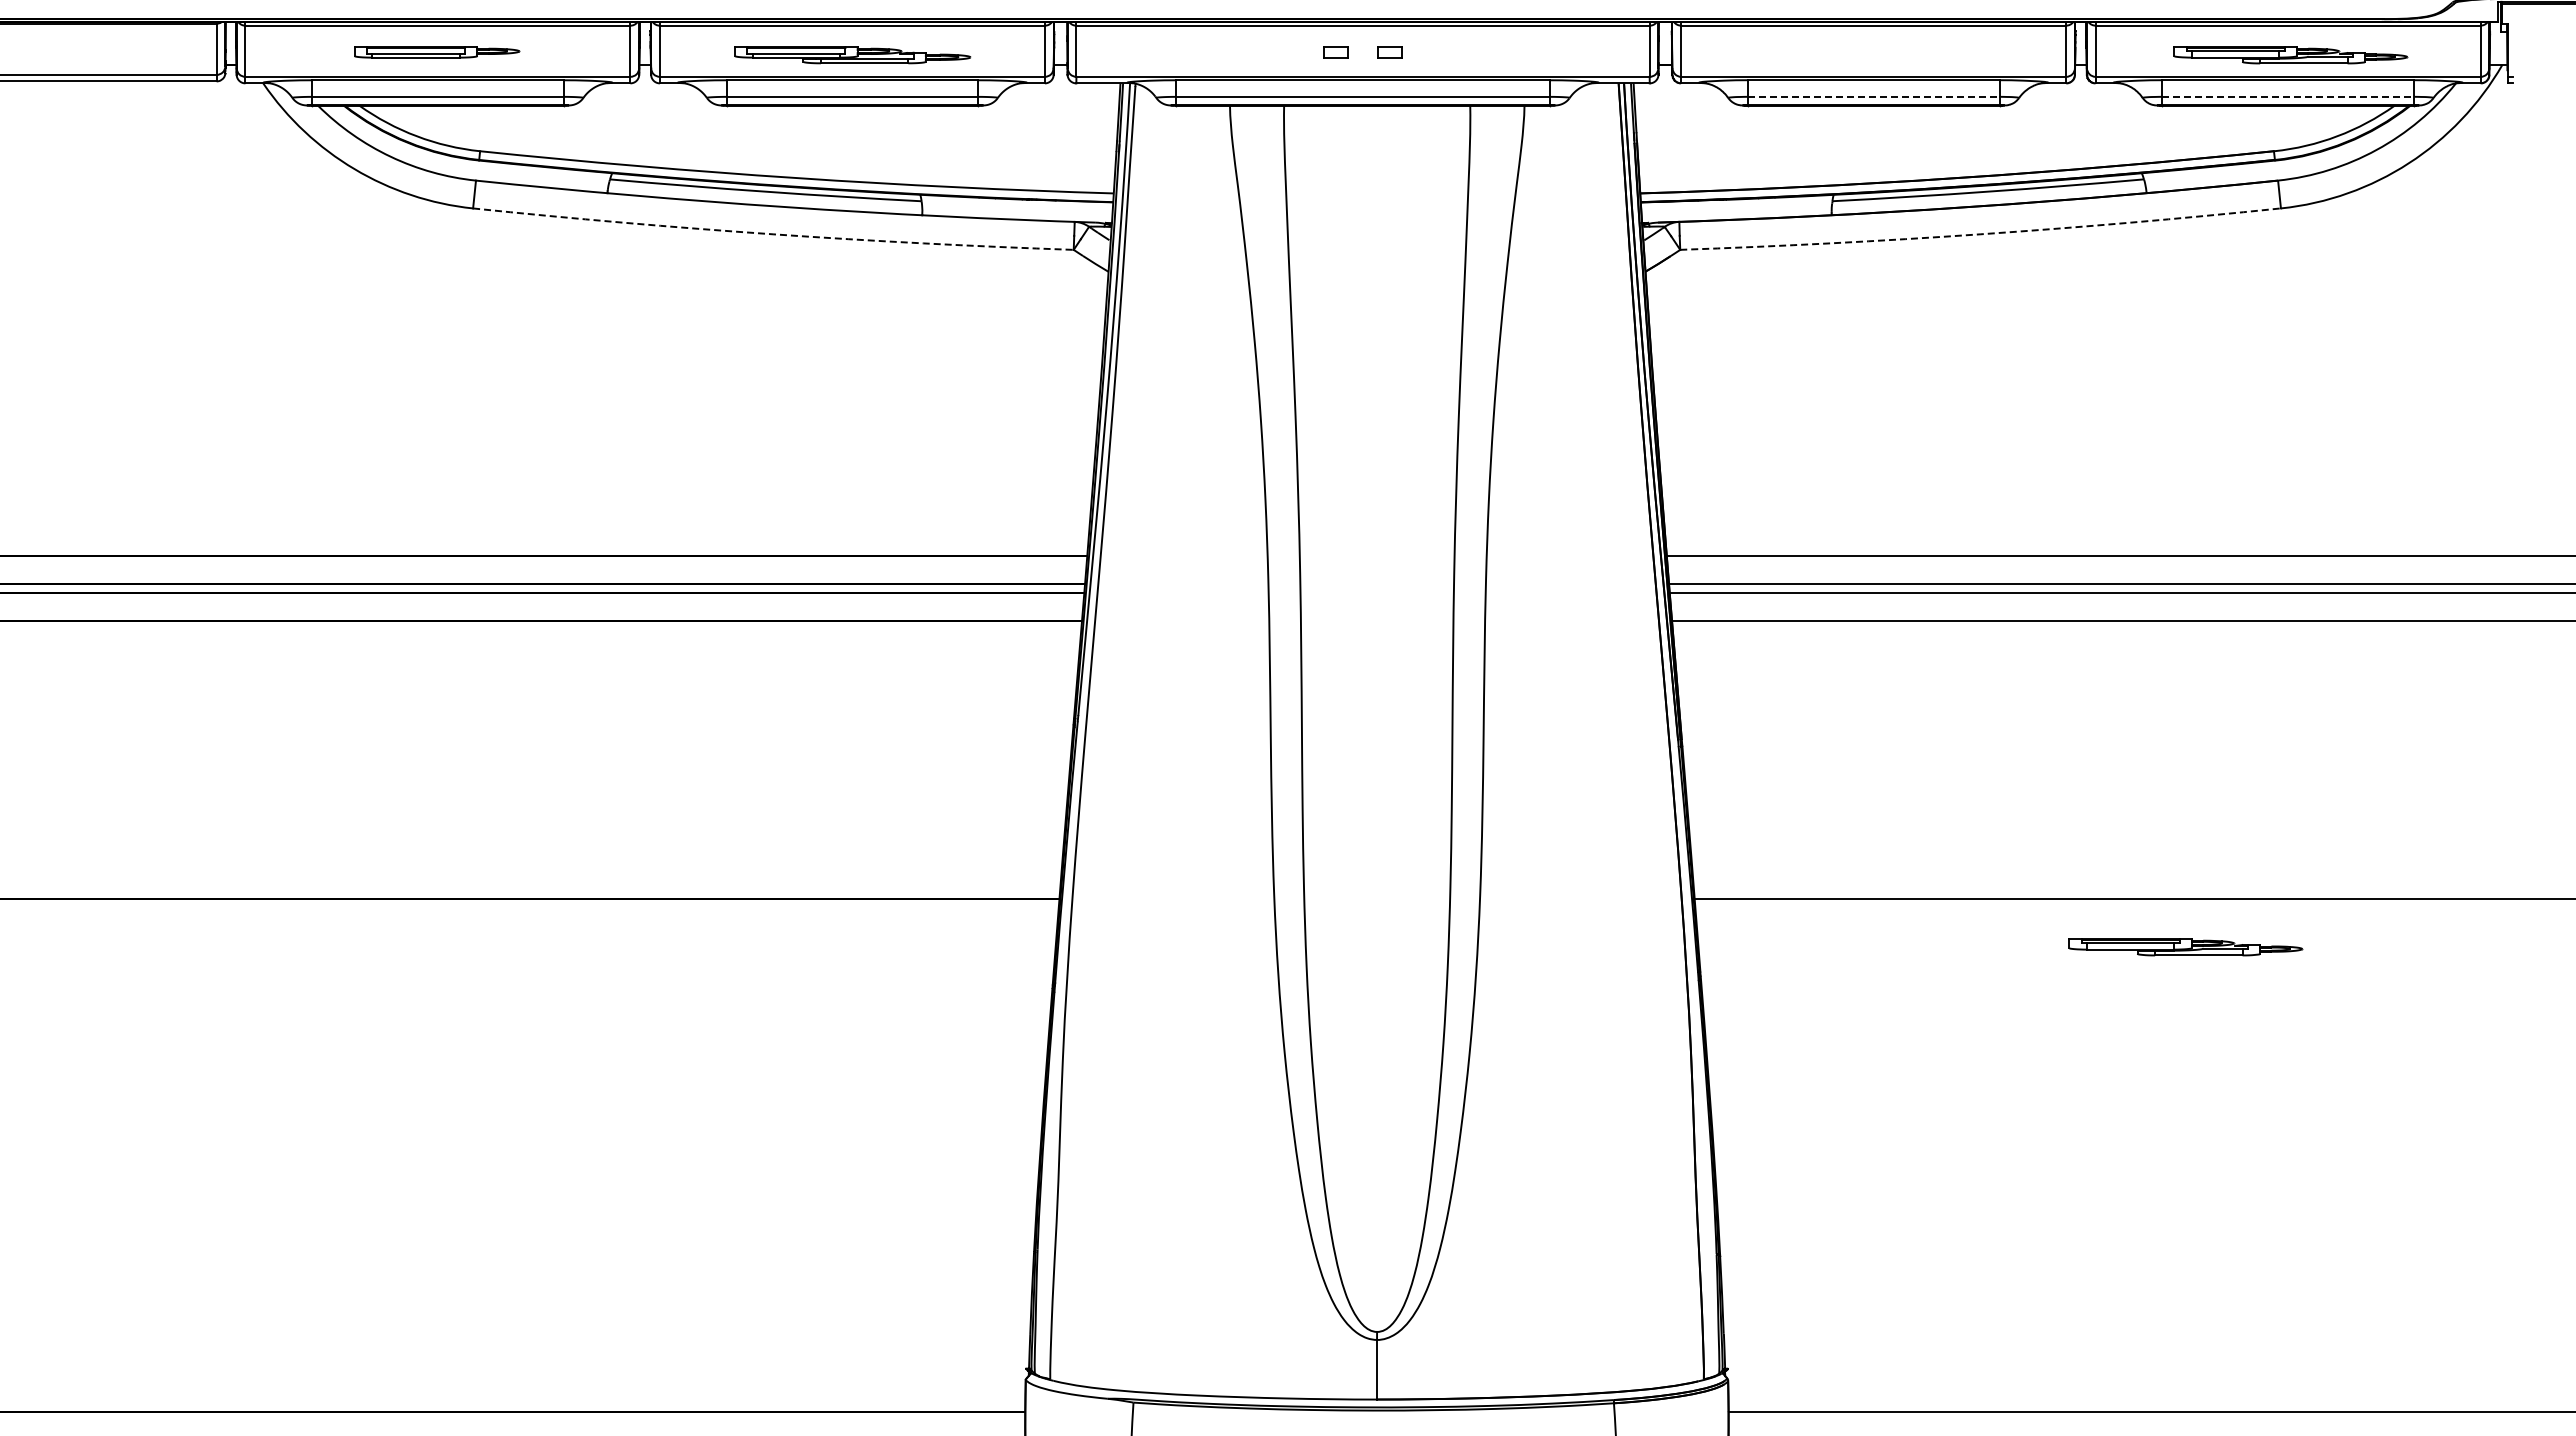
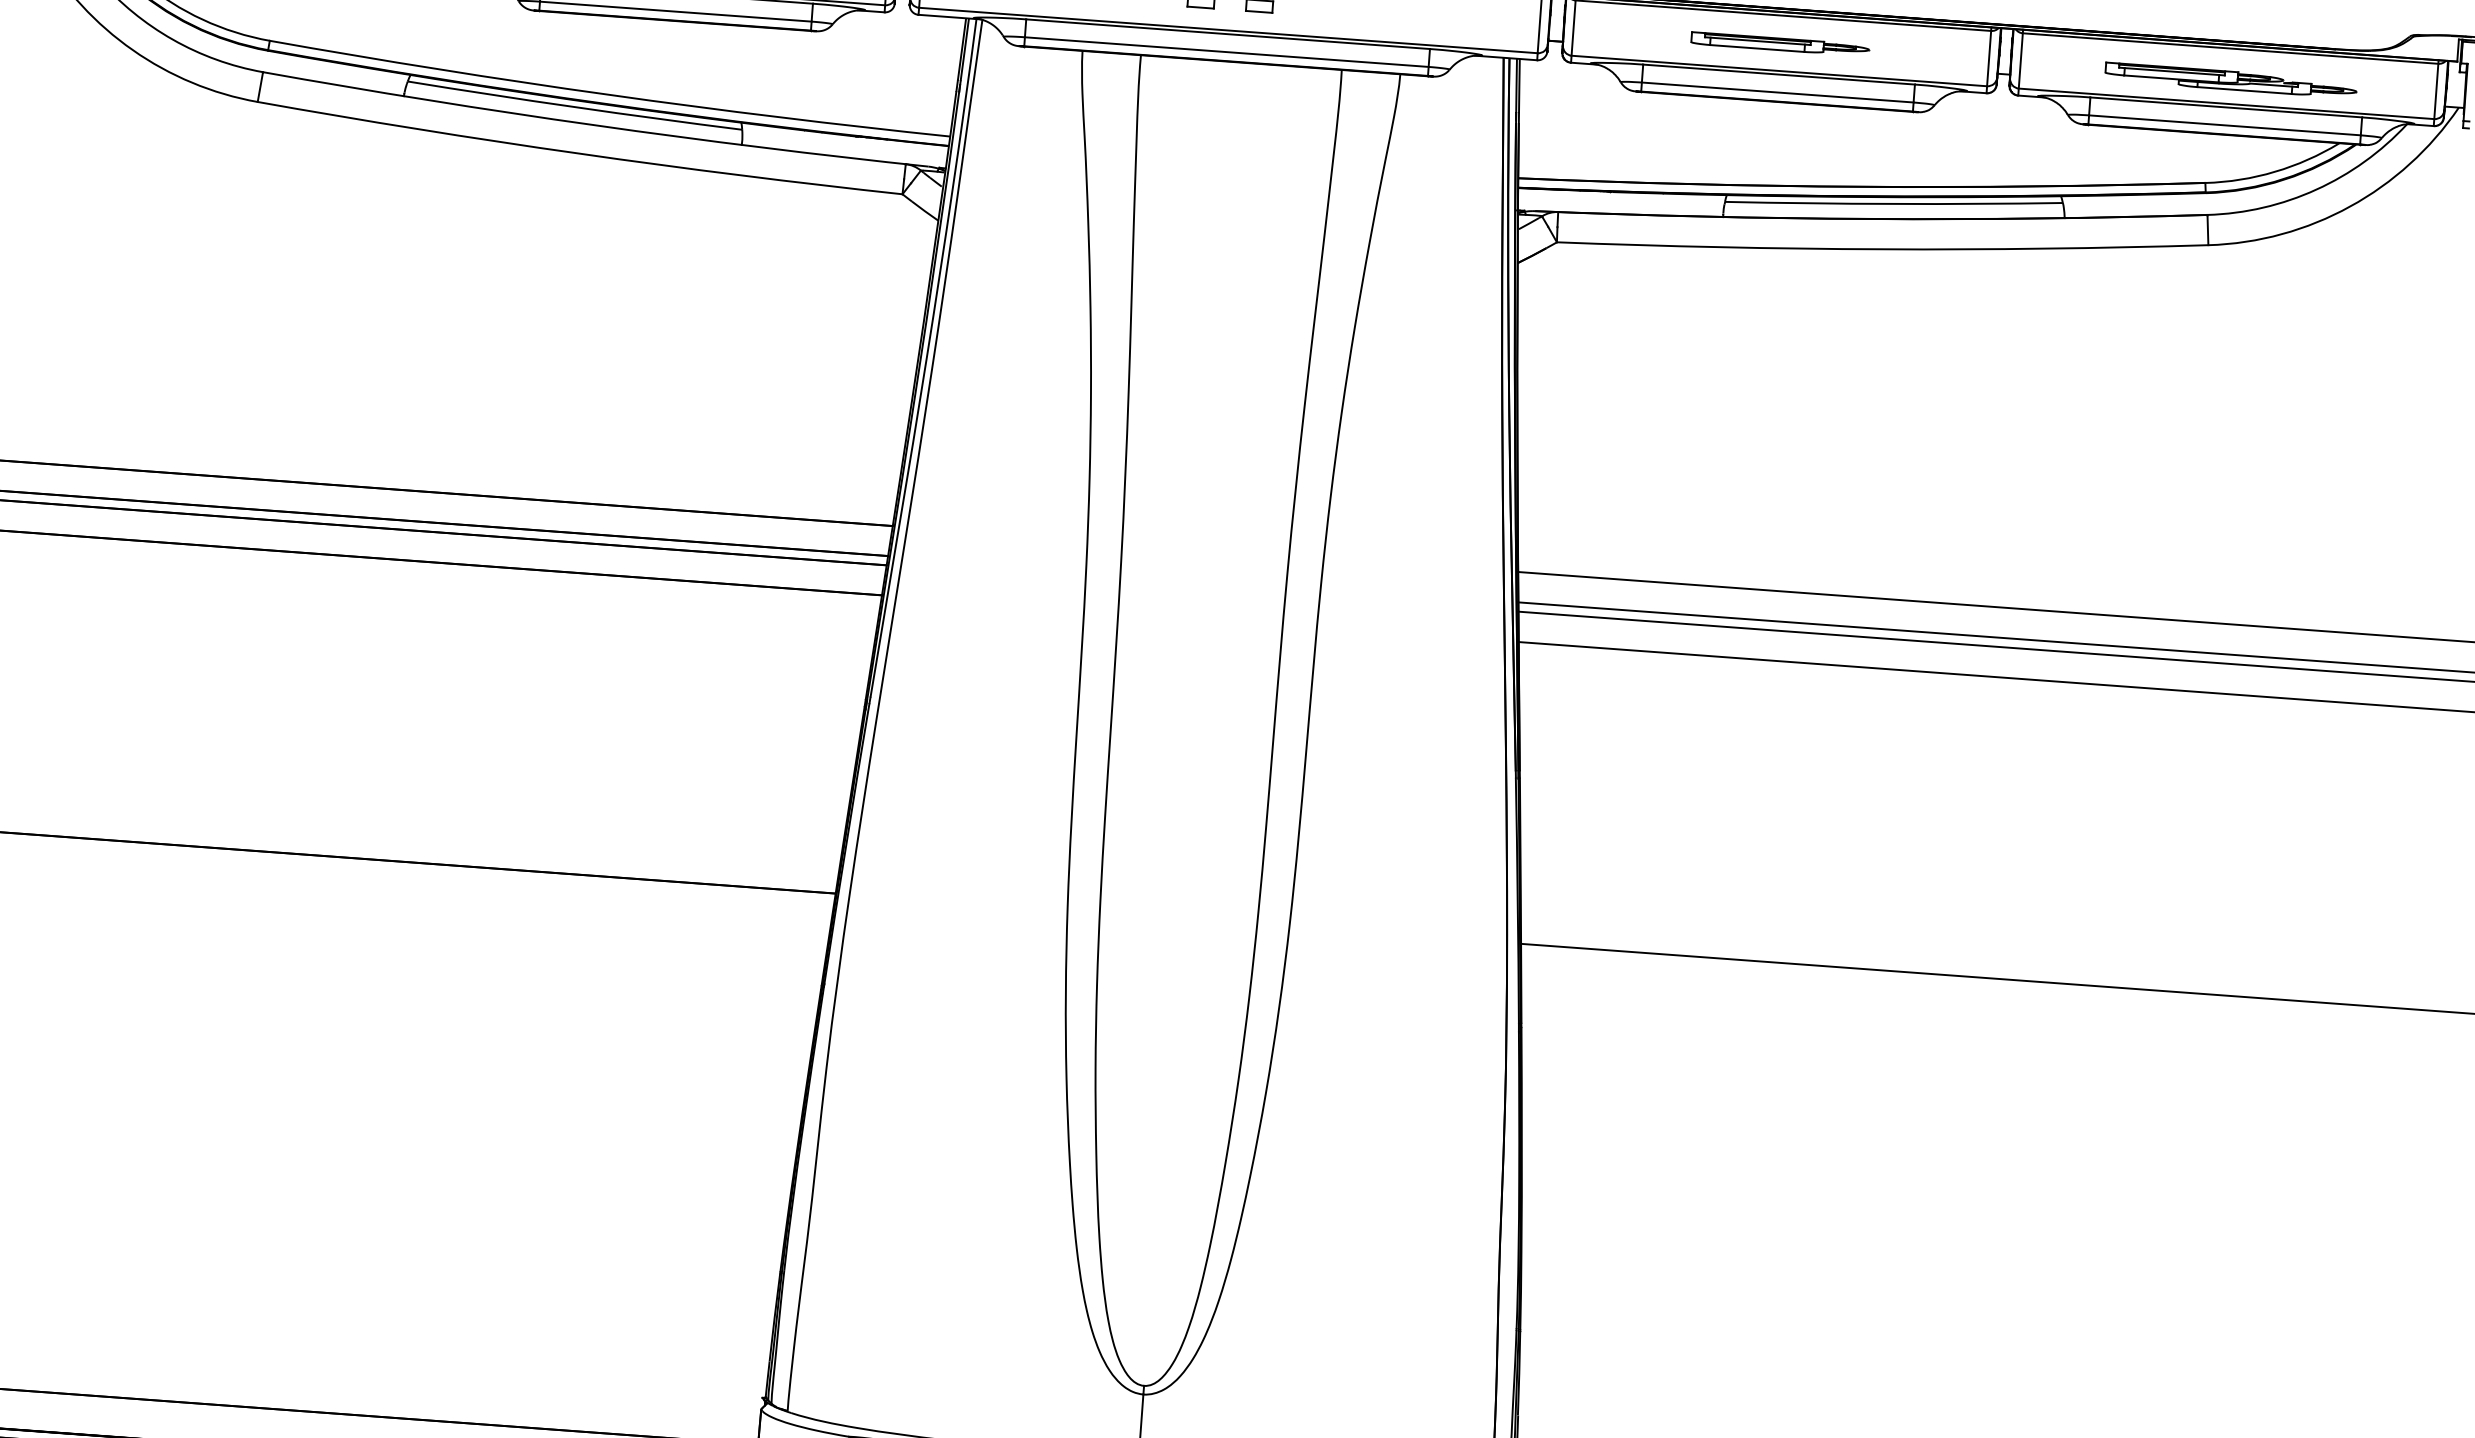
part: (1873, 52) -> (1781, 44), added
line: (1873, 96) -> (1777, 92), dashed -> solid
line: (2288, 96) -> (2225, 125), dashed -> solid
arc: (773, 234) -> (579, 153), dashed -> solid
arc: (1980, 234) -> (1882, 249), dashed -> solid
part: (2185, 947) -> (2046, 1035), removed

